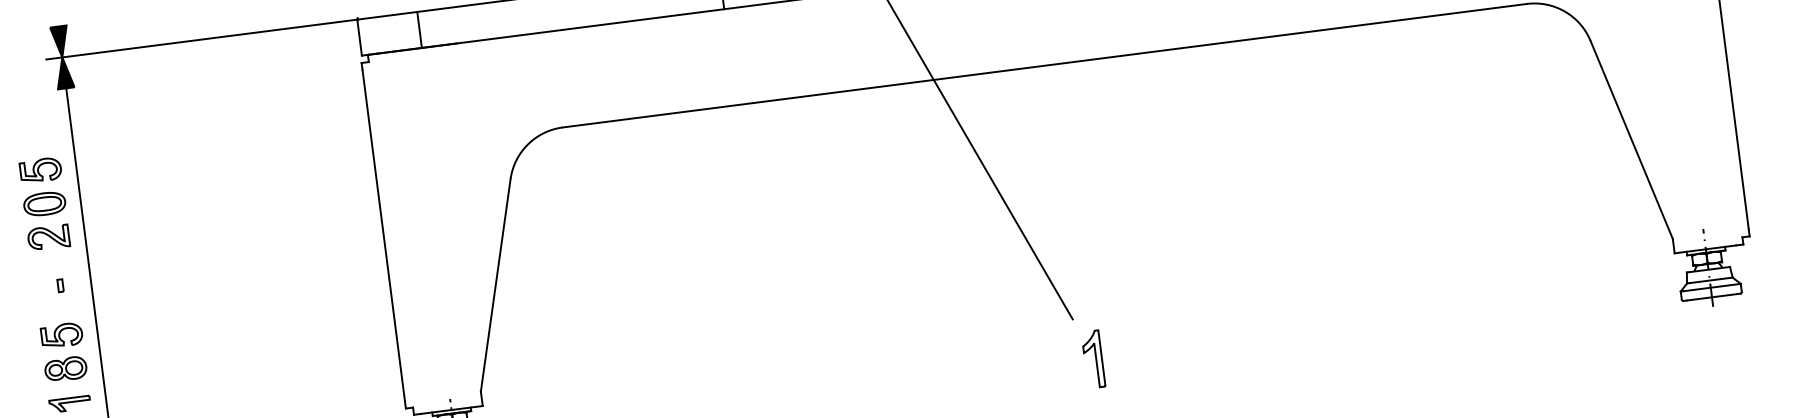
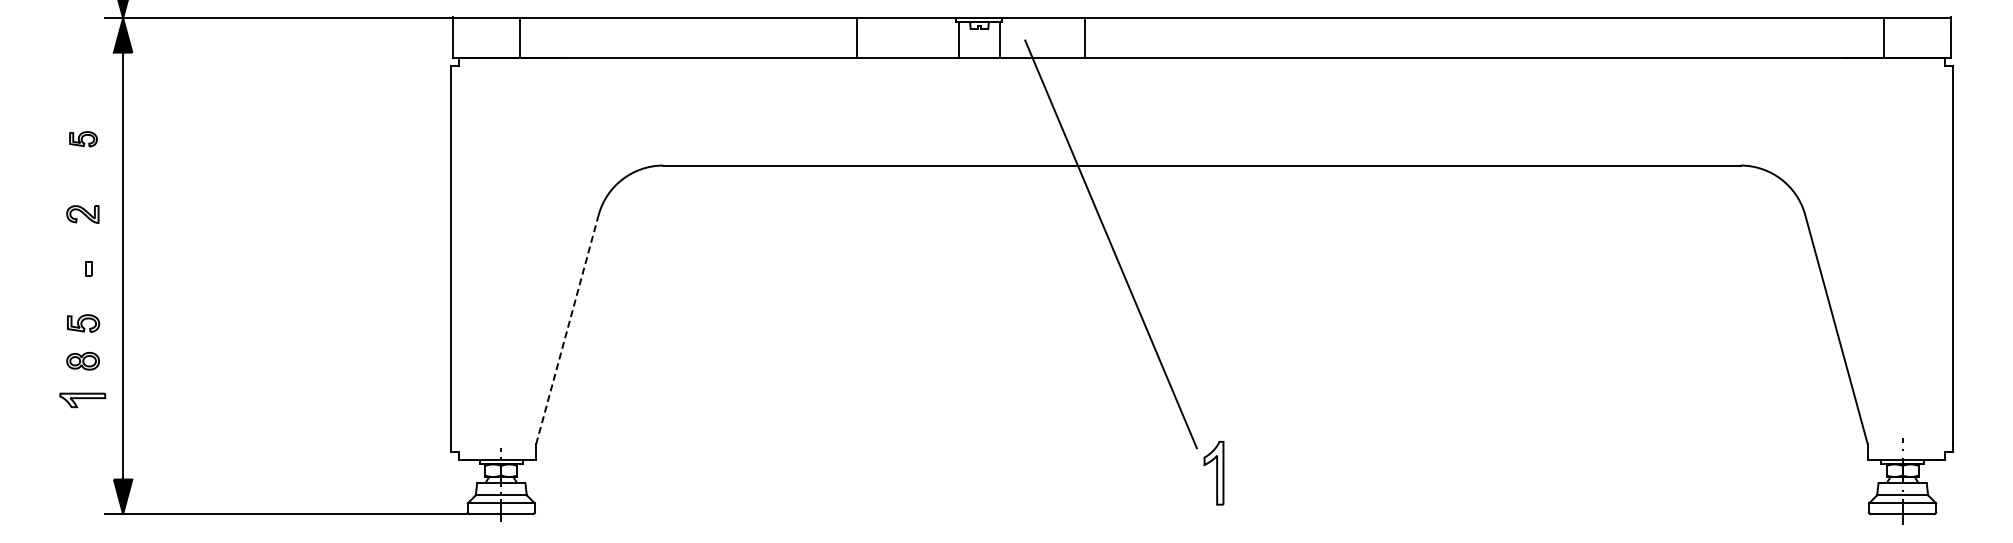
part: (40, 170) -> (83, 139), size x0.6
part: (44, 203) -> (82, 176), removed
part: (48, 237) -> (82, 214), size x0.7
line: (495, 285) -> (567, 329), solid -> dashed
part: (61, 335) -> (83, 323), size x0.7
part: (1093, 359) -> (1213, 473), moved
part: (65, 369) -> (82, 361), size x0.7

